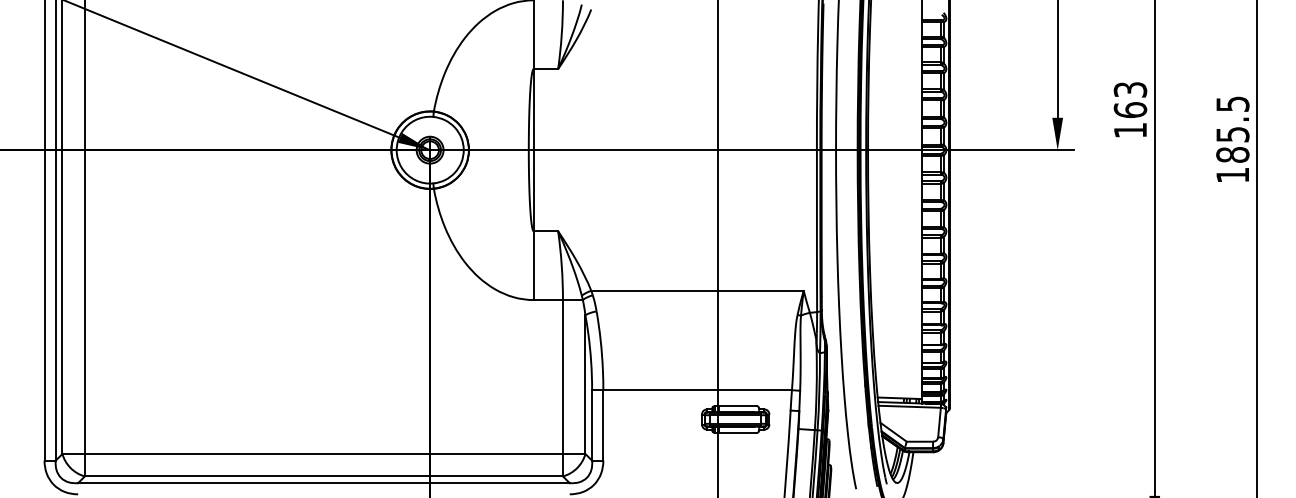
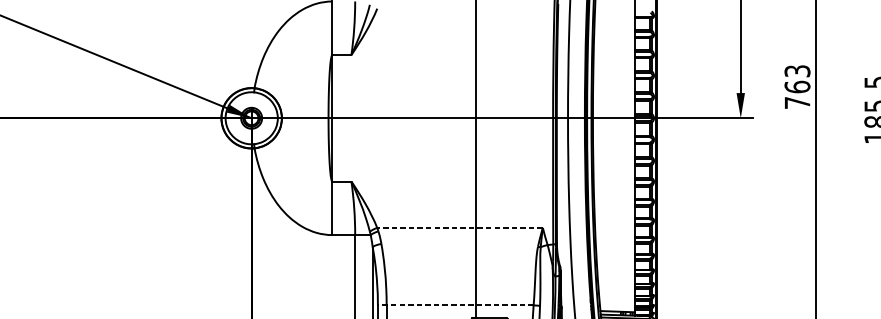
text: (1130, 130) -> (797, 102), 163 -> 763
line: (697, 290) -> (460, 227), solid -> dashed
line: (692, 390) -> (456, 305), solid -> dashed

